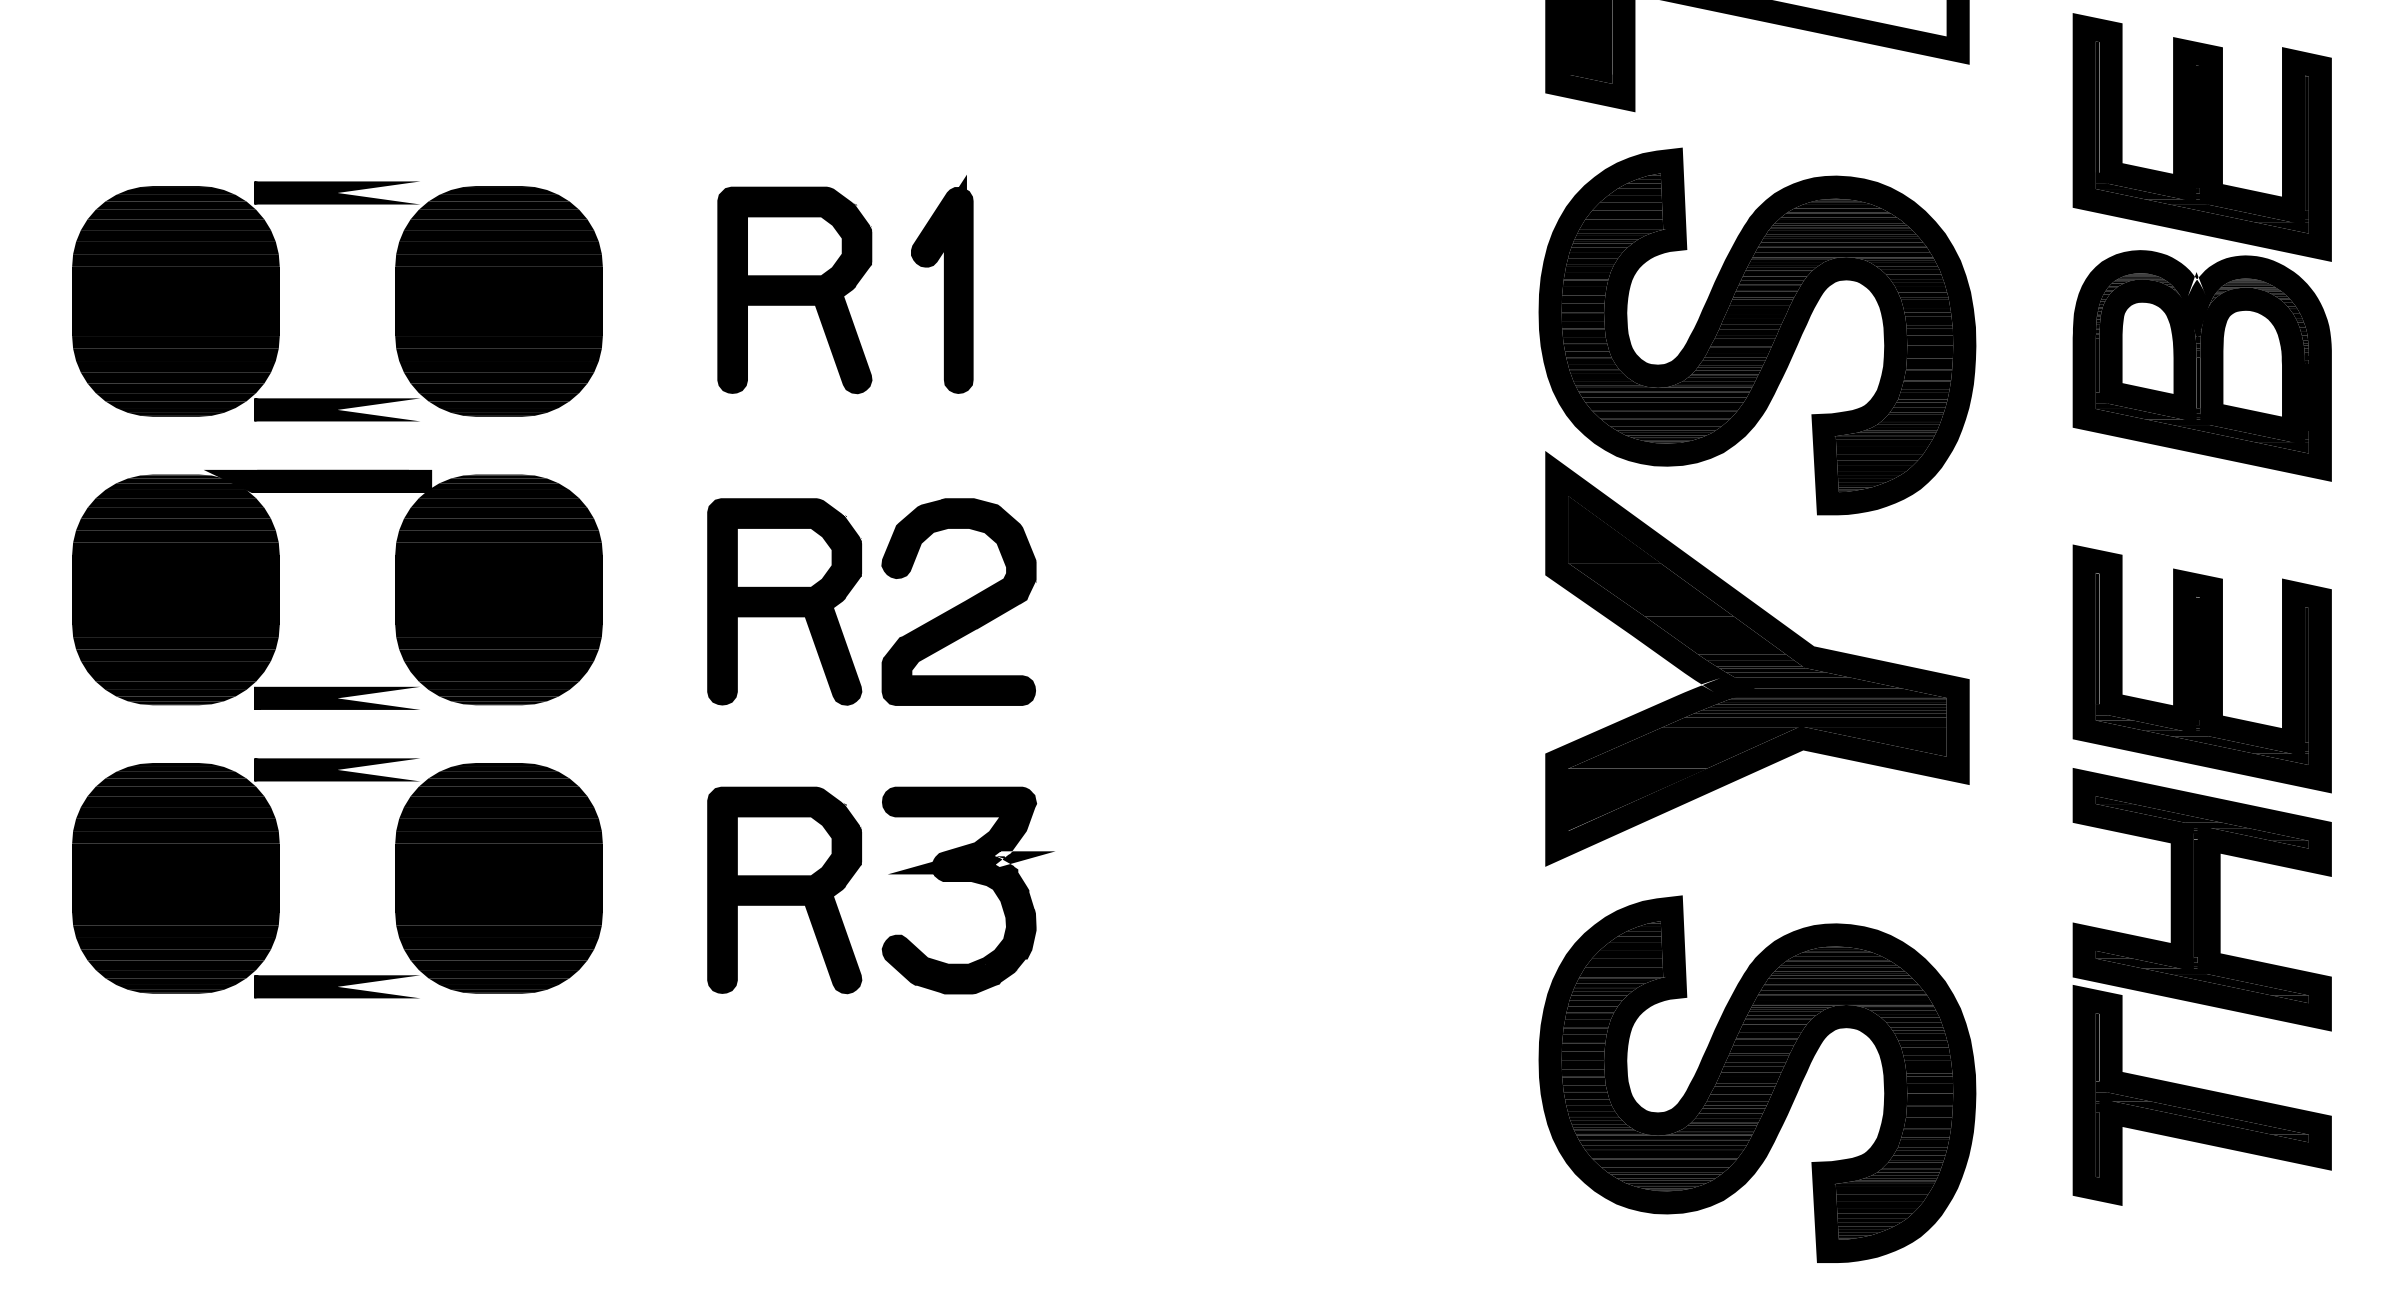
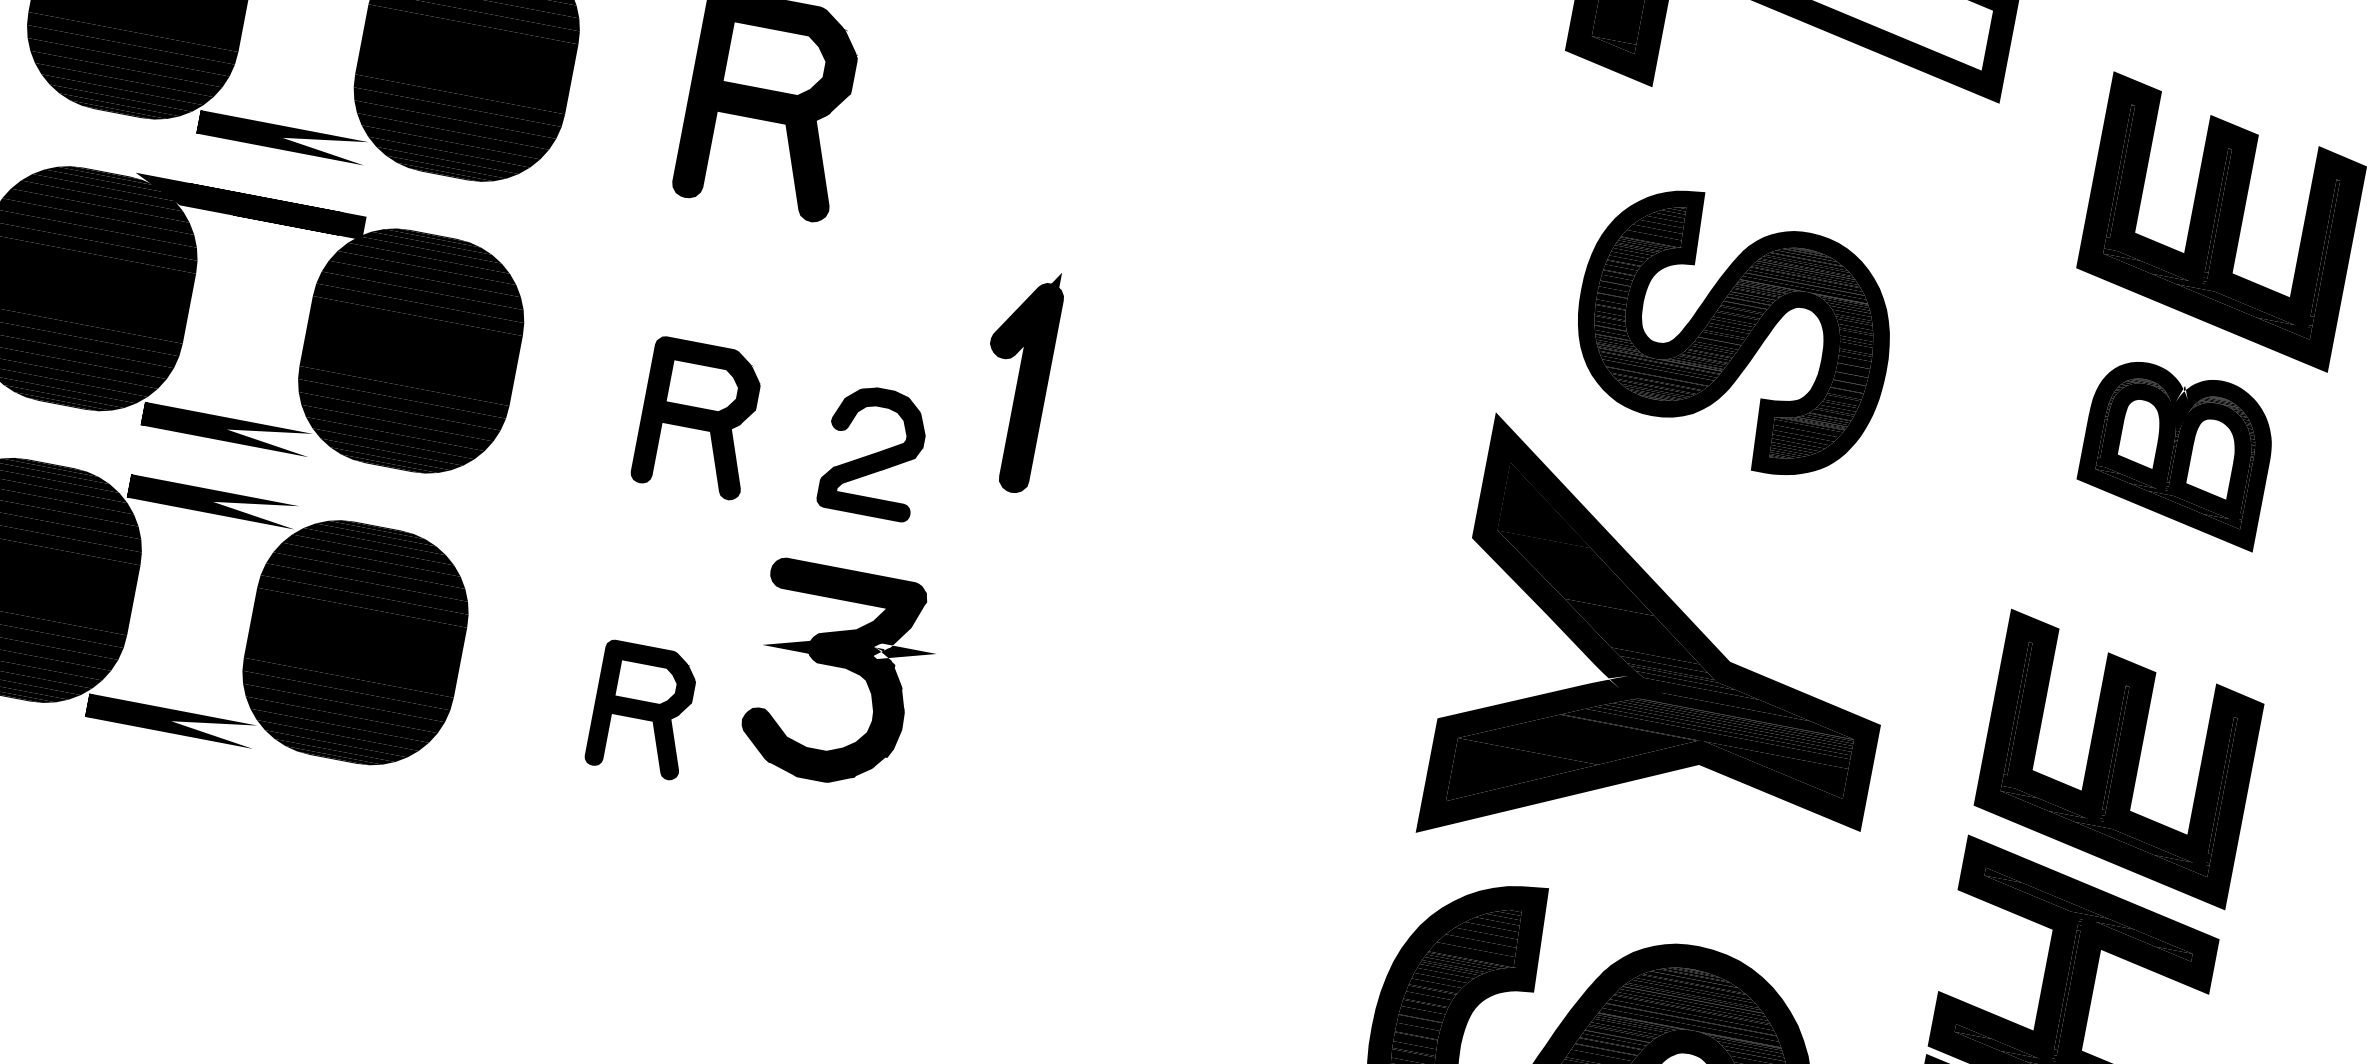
part: (942, 284) -> (1016, 379), moved
part: (1757, 331) -> (1733, 332), size x0.7
part: (2201, 365) -> (2175, 452), size x0.7
part: (784, 601) -> (697, 417), size x0.7
part: (958, 601) -> (873, 451), size x0.6
part: (967, 881) -> (841, 667), moved
part: (784, 890) -> (641, 710), size x0.6

